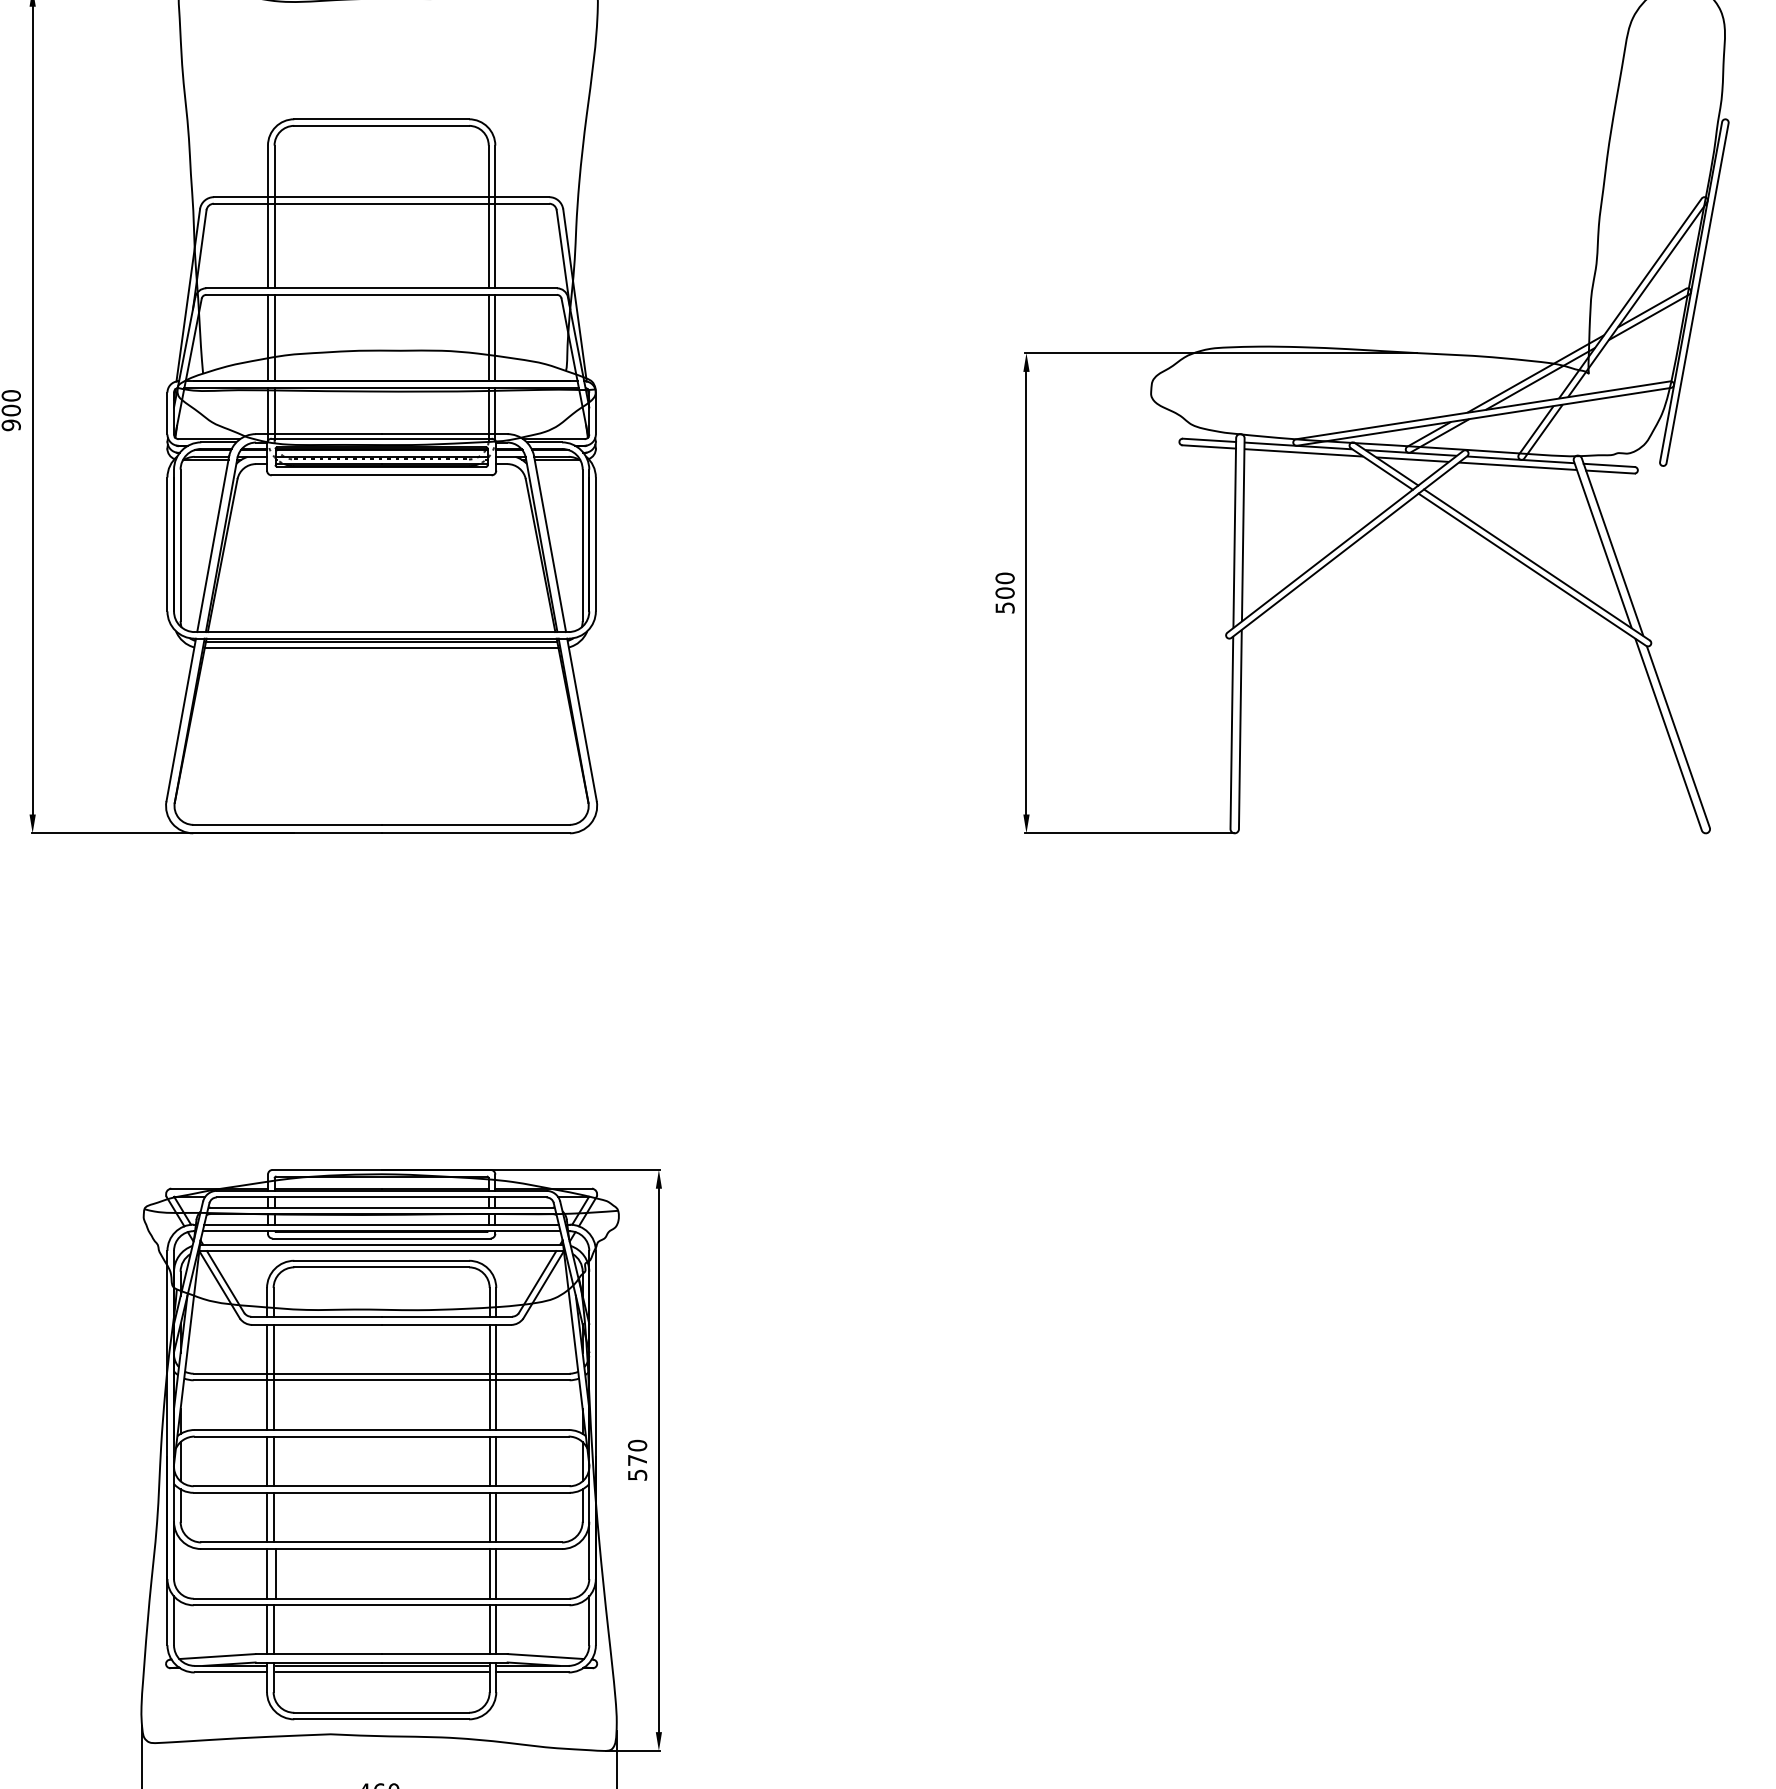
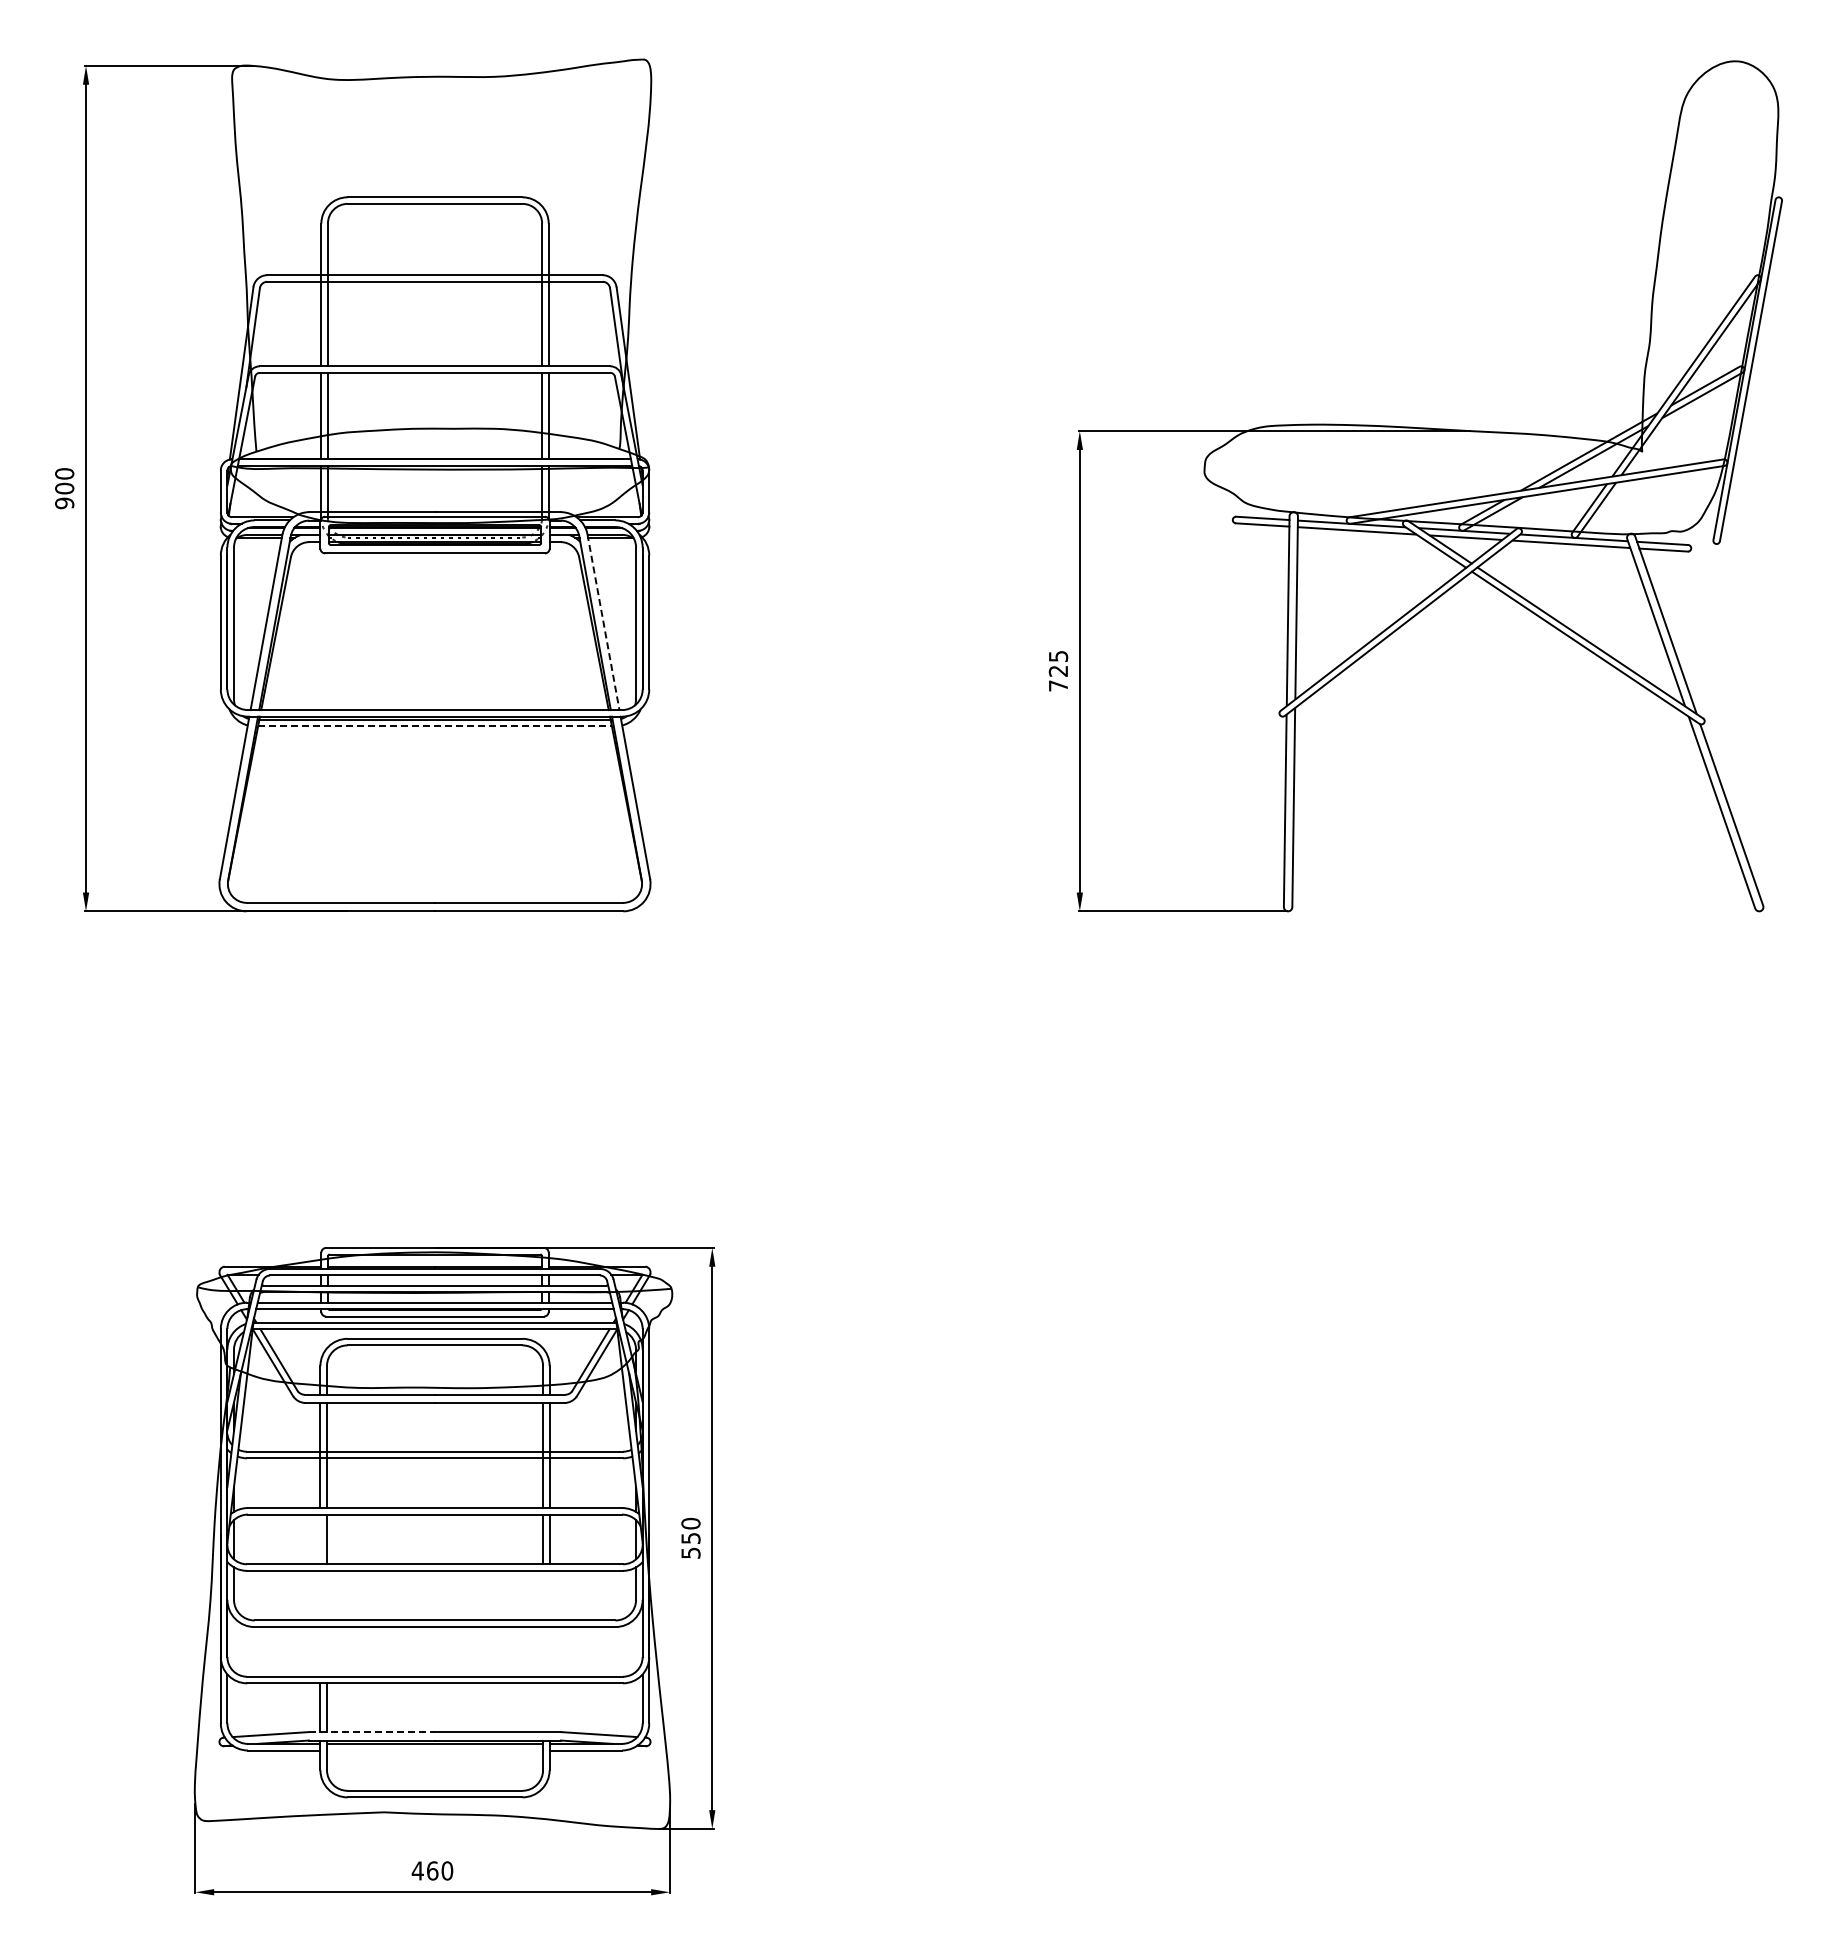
line: (550, 544) -> (603, 622), solid -> dashed
text: (1005, 592) -> (1058, 670), 500 -> 725
line: (382, 648) -> (435, 726), solid -> dashed
text: (637, 1460) -> (690, 1538), 570 -> 550
line: (267, 1461) -> (320, 1539), removed
line: (267, 1517) -> (320, 1595), removed
line: (274, 1517) -> (327, 1595), removed
line: (490, 1517) -> (543, 1595), removed
line: (496, 1517) -> (549, 1595), removed
line: (267, 1573) -> (320, 1651), removed
line: (275, 1573) -> (328, 1651), removed
line: (490, 1573) -> (543, 1651), removed
line: (496, 1573) -> (549, 1651), removed
line: (490, 1629) -> (543, 1707), removed
line: (496, 1629) -> (549, 1707), removed
line: (319, 1654) -> (372, 1732), solid -> dashed
line: (381, 1672) -> (434, 1750), removed

